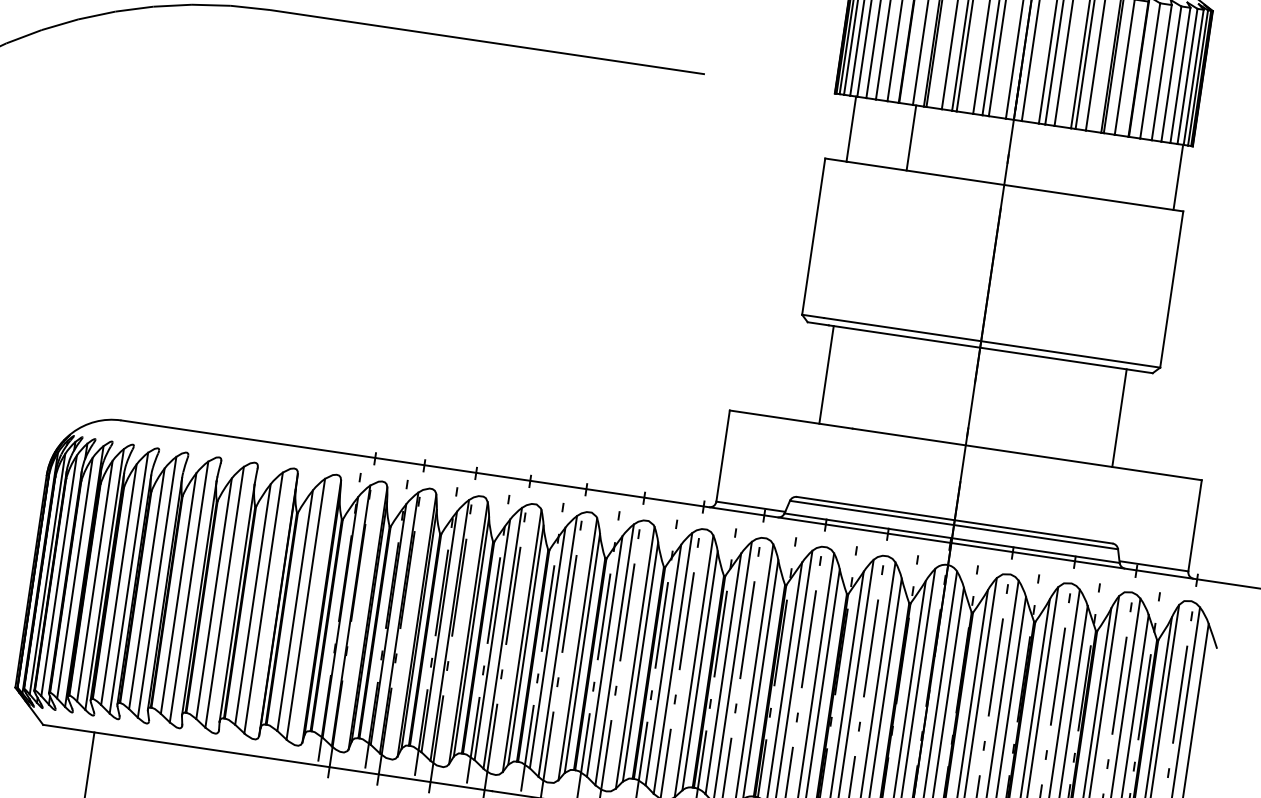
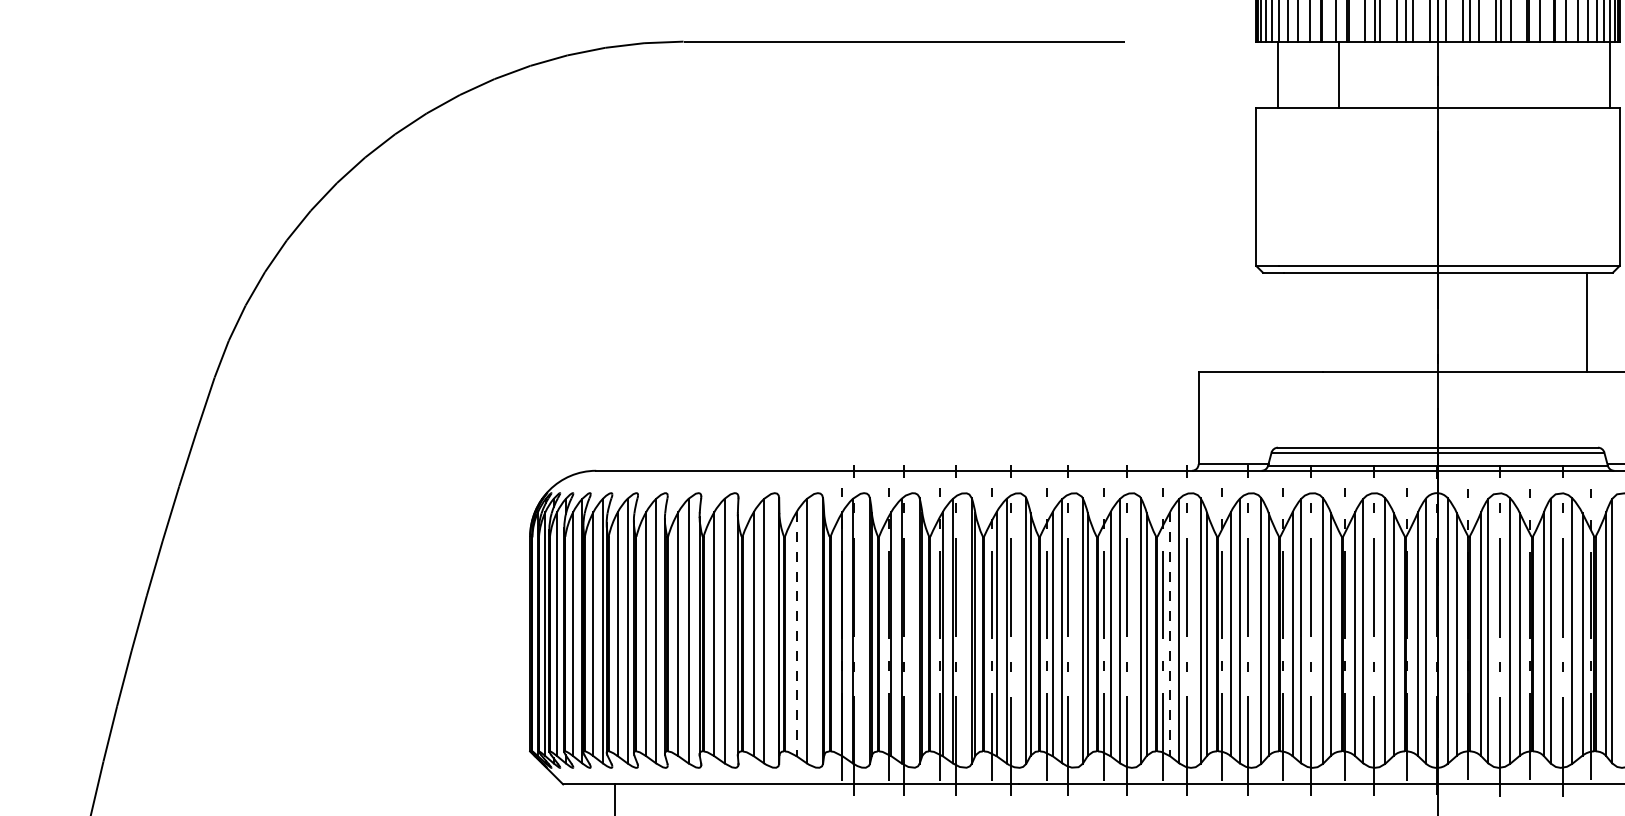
line: (826, 374) -> (1289, 321), removed
line: (295, 611) -> (796, 634), solid -> dashed
line: (663, 665) -> (1170, 634), solid -> dashed

